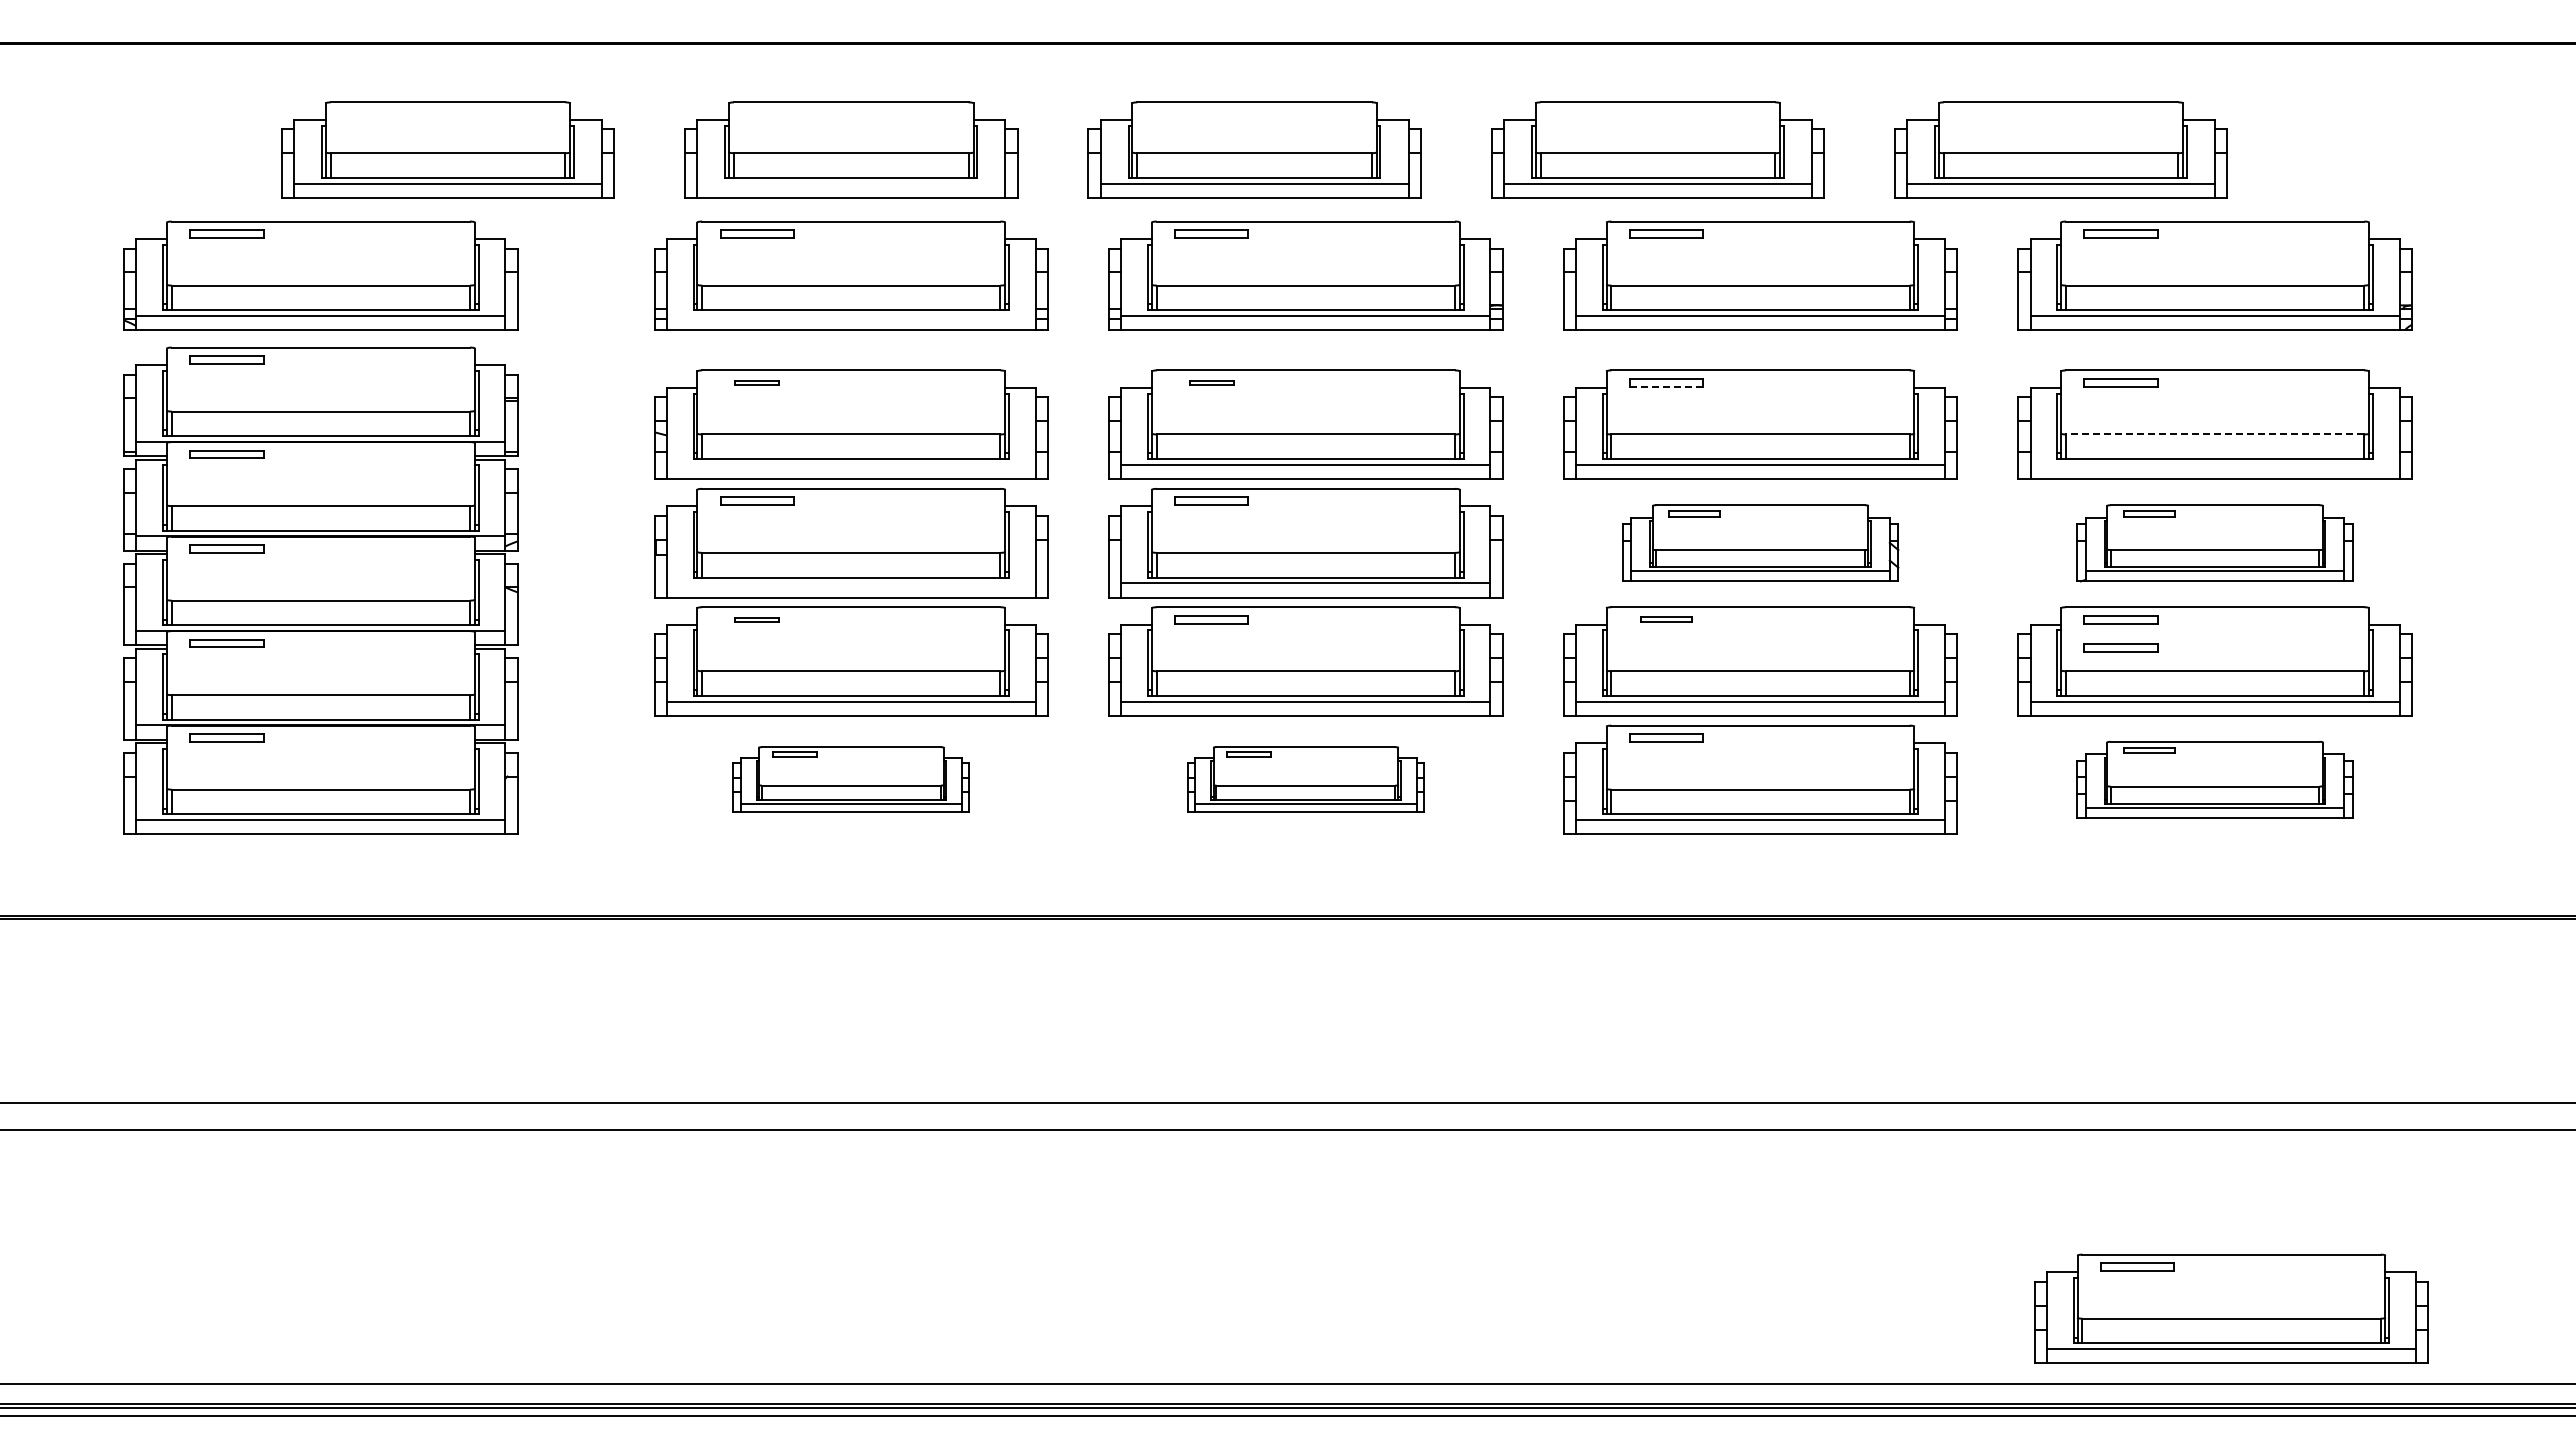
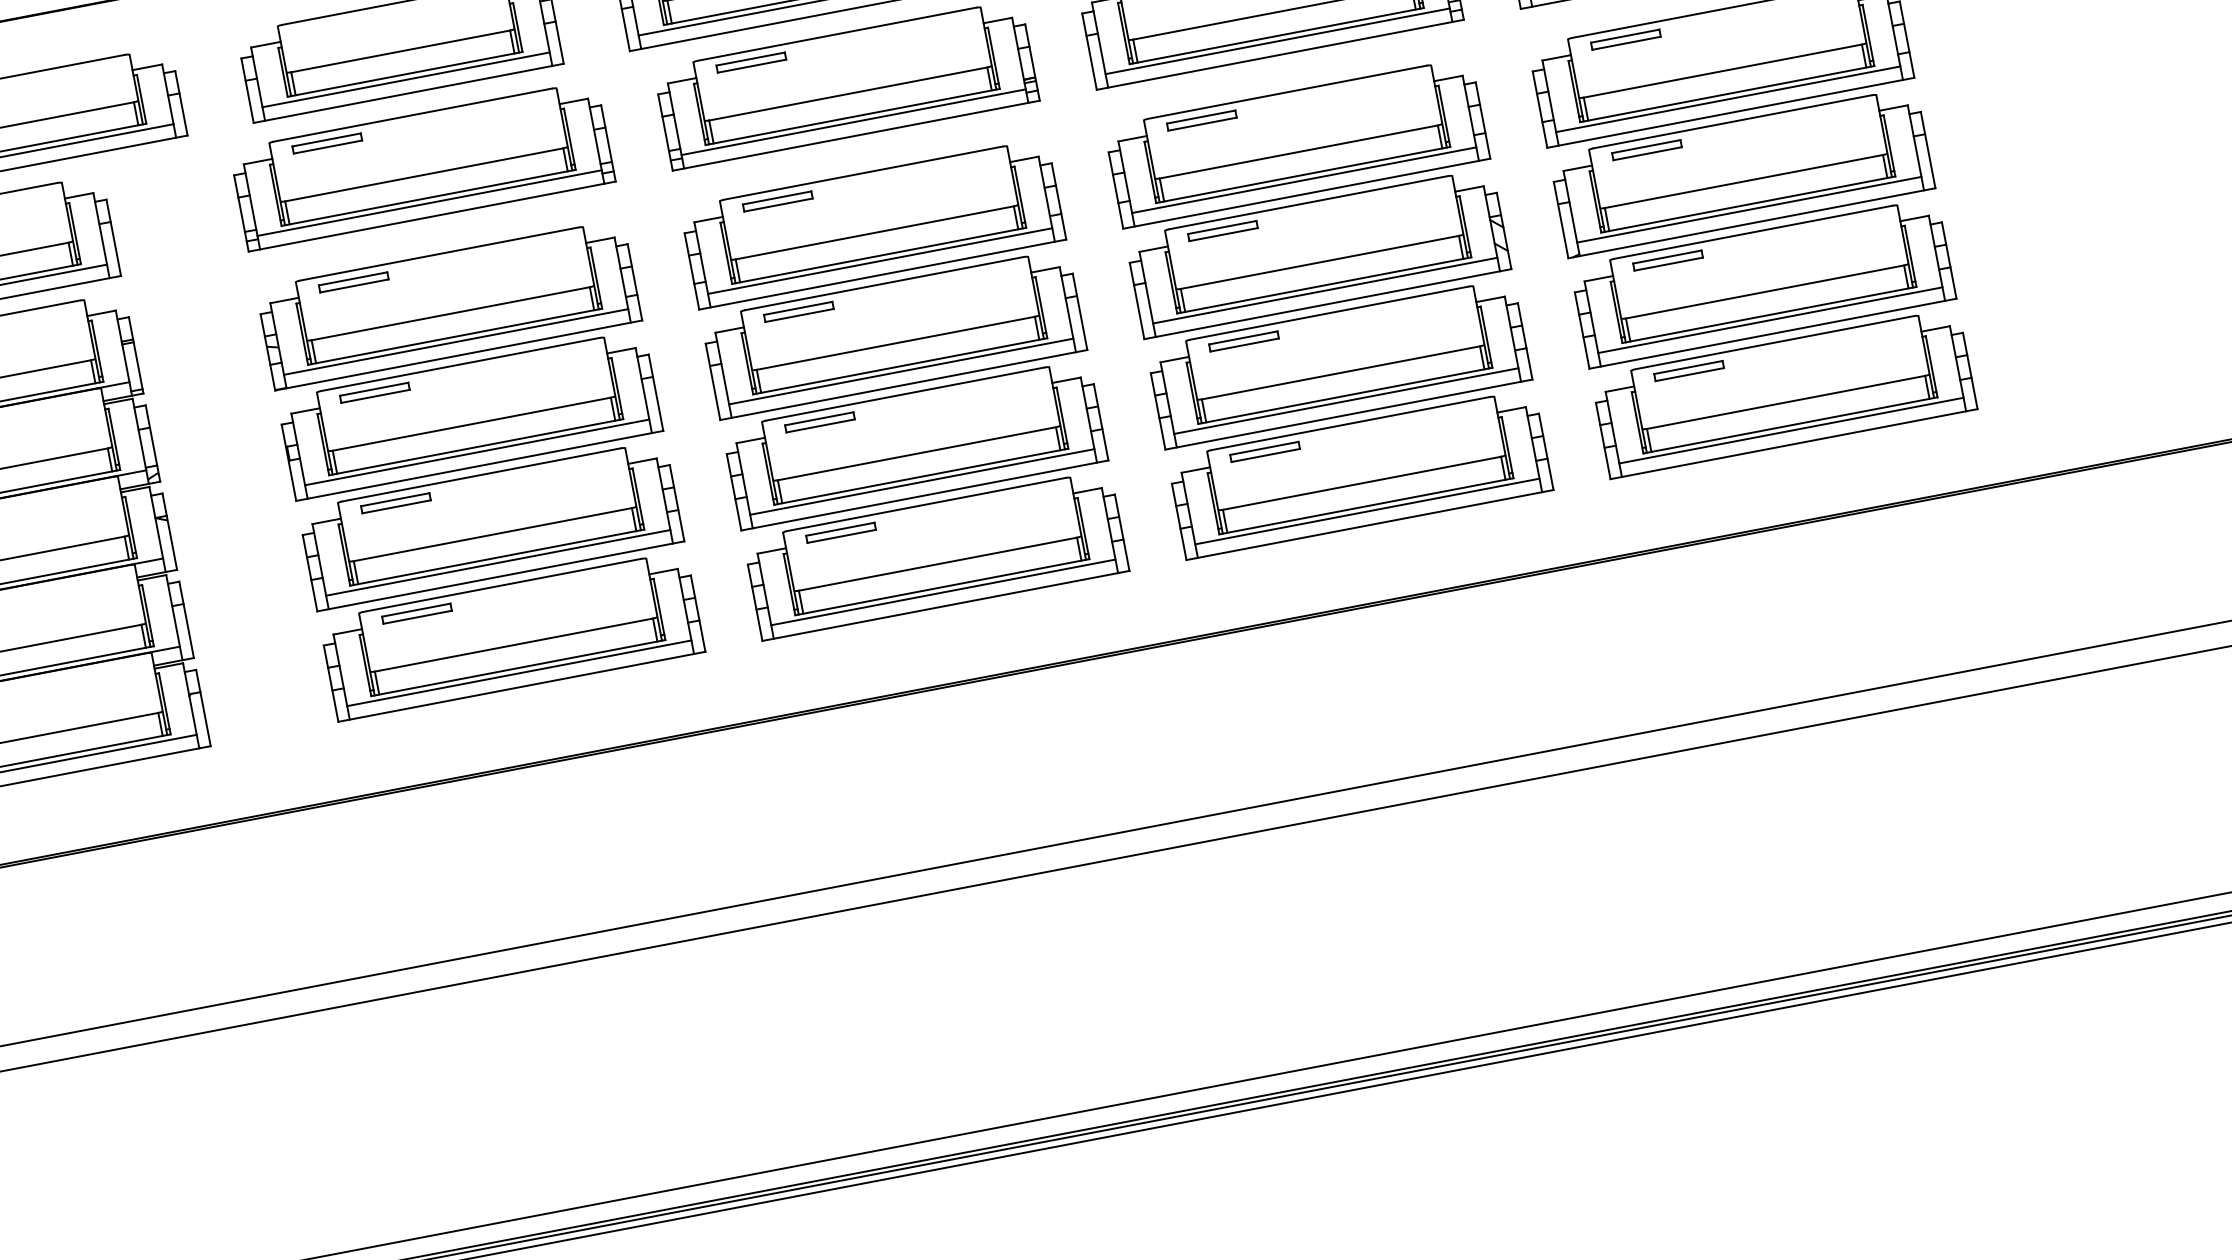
line: (851, 183) -> (406, 79), added
line: (850, 315) -> (428, 202), added
part: (757, 382) -> (354, 281), size x1.67
part: (1211, 382) -> (777, 201), size x1.67
line: (1666, 386) -> (1202, 123), dashed -> solid
line: (2214, 434) -> (1722, 71), dashed -> solid
line: (850, 464) -> (455, 341), added
line: (2214, 464) -> (1727, 99), added
part: (1760, 543) -> (1318, 253), size x1.43
part: (2214, 543) -> (1741, 172), size x1.43
line: (850, 583) -> (476, 452), added
part: (757, 619) -> (396, 503), size x1.67
part: (1666, 619) -> (1244, 341), size x1.43
part: (2120, 647) -> (1672, 286), removed
part: (851, 779) -> (512, 635), size x1.67
part: (1305, 779) -> (935, 554), size x1.67
part: (2214, 779) -> (1783, 393), size x1.43
part: (2231, 1308) -> (1893, 883), removed

